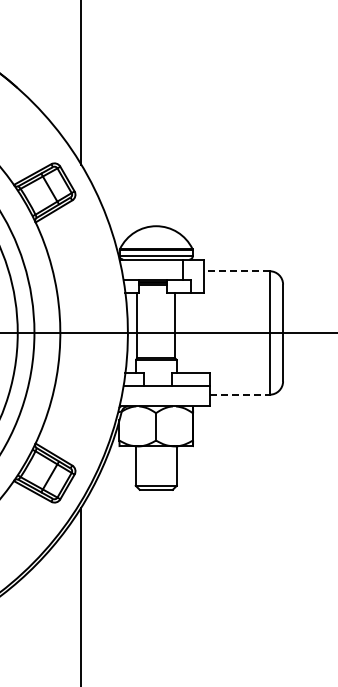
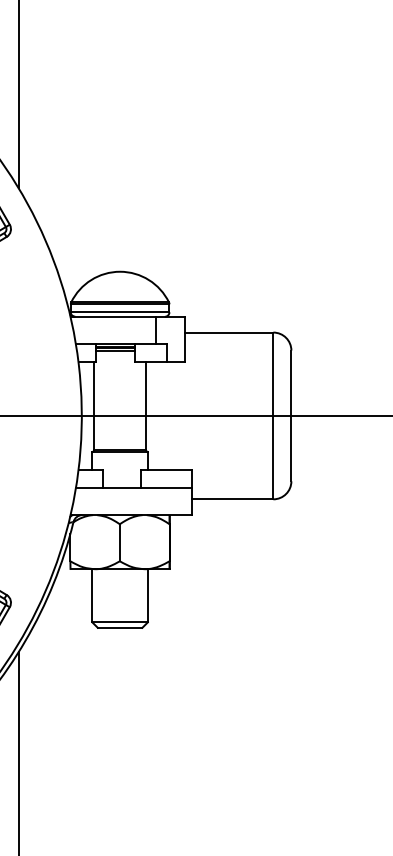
line: (237, 271) -> (229, 332), dashed -> solid
line: (240, 394) -> (233, 499), dashed -> solid

